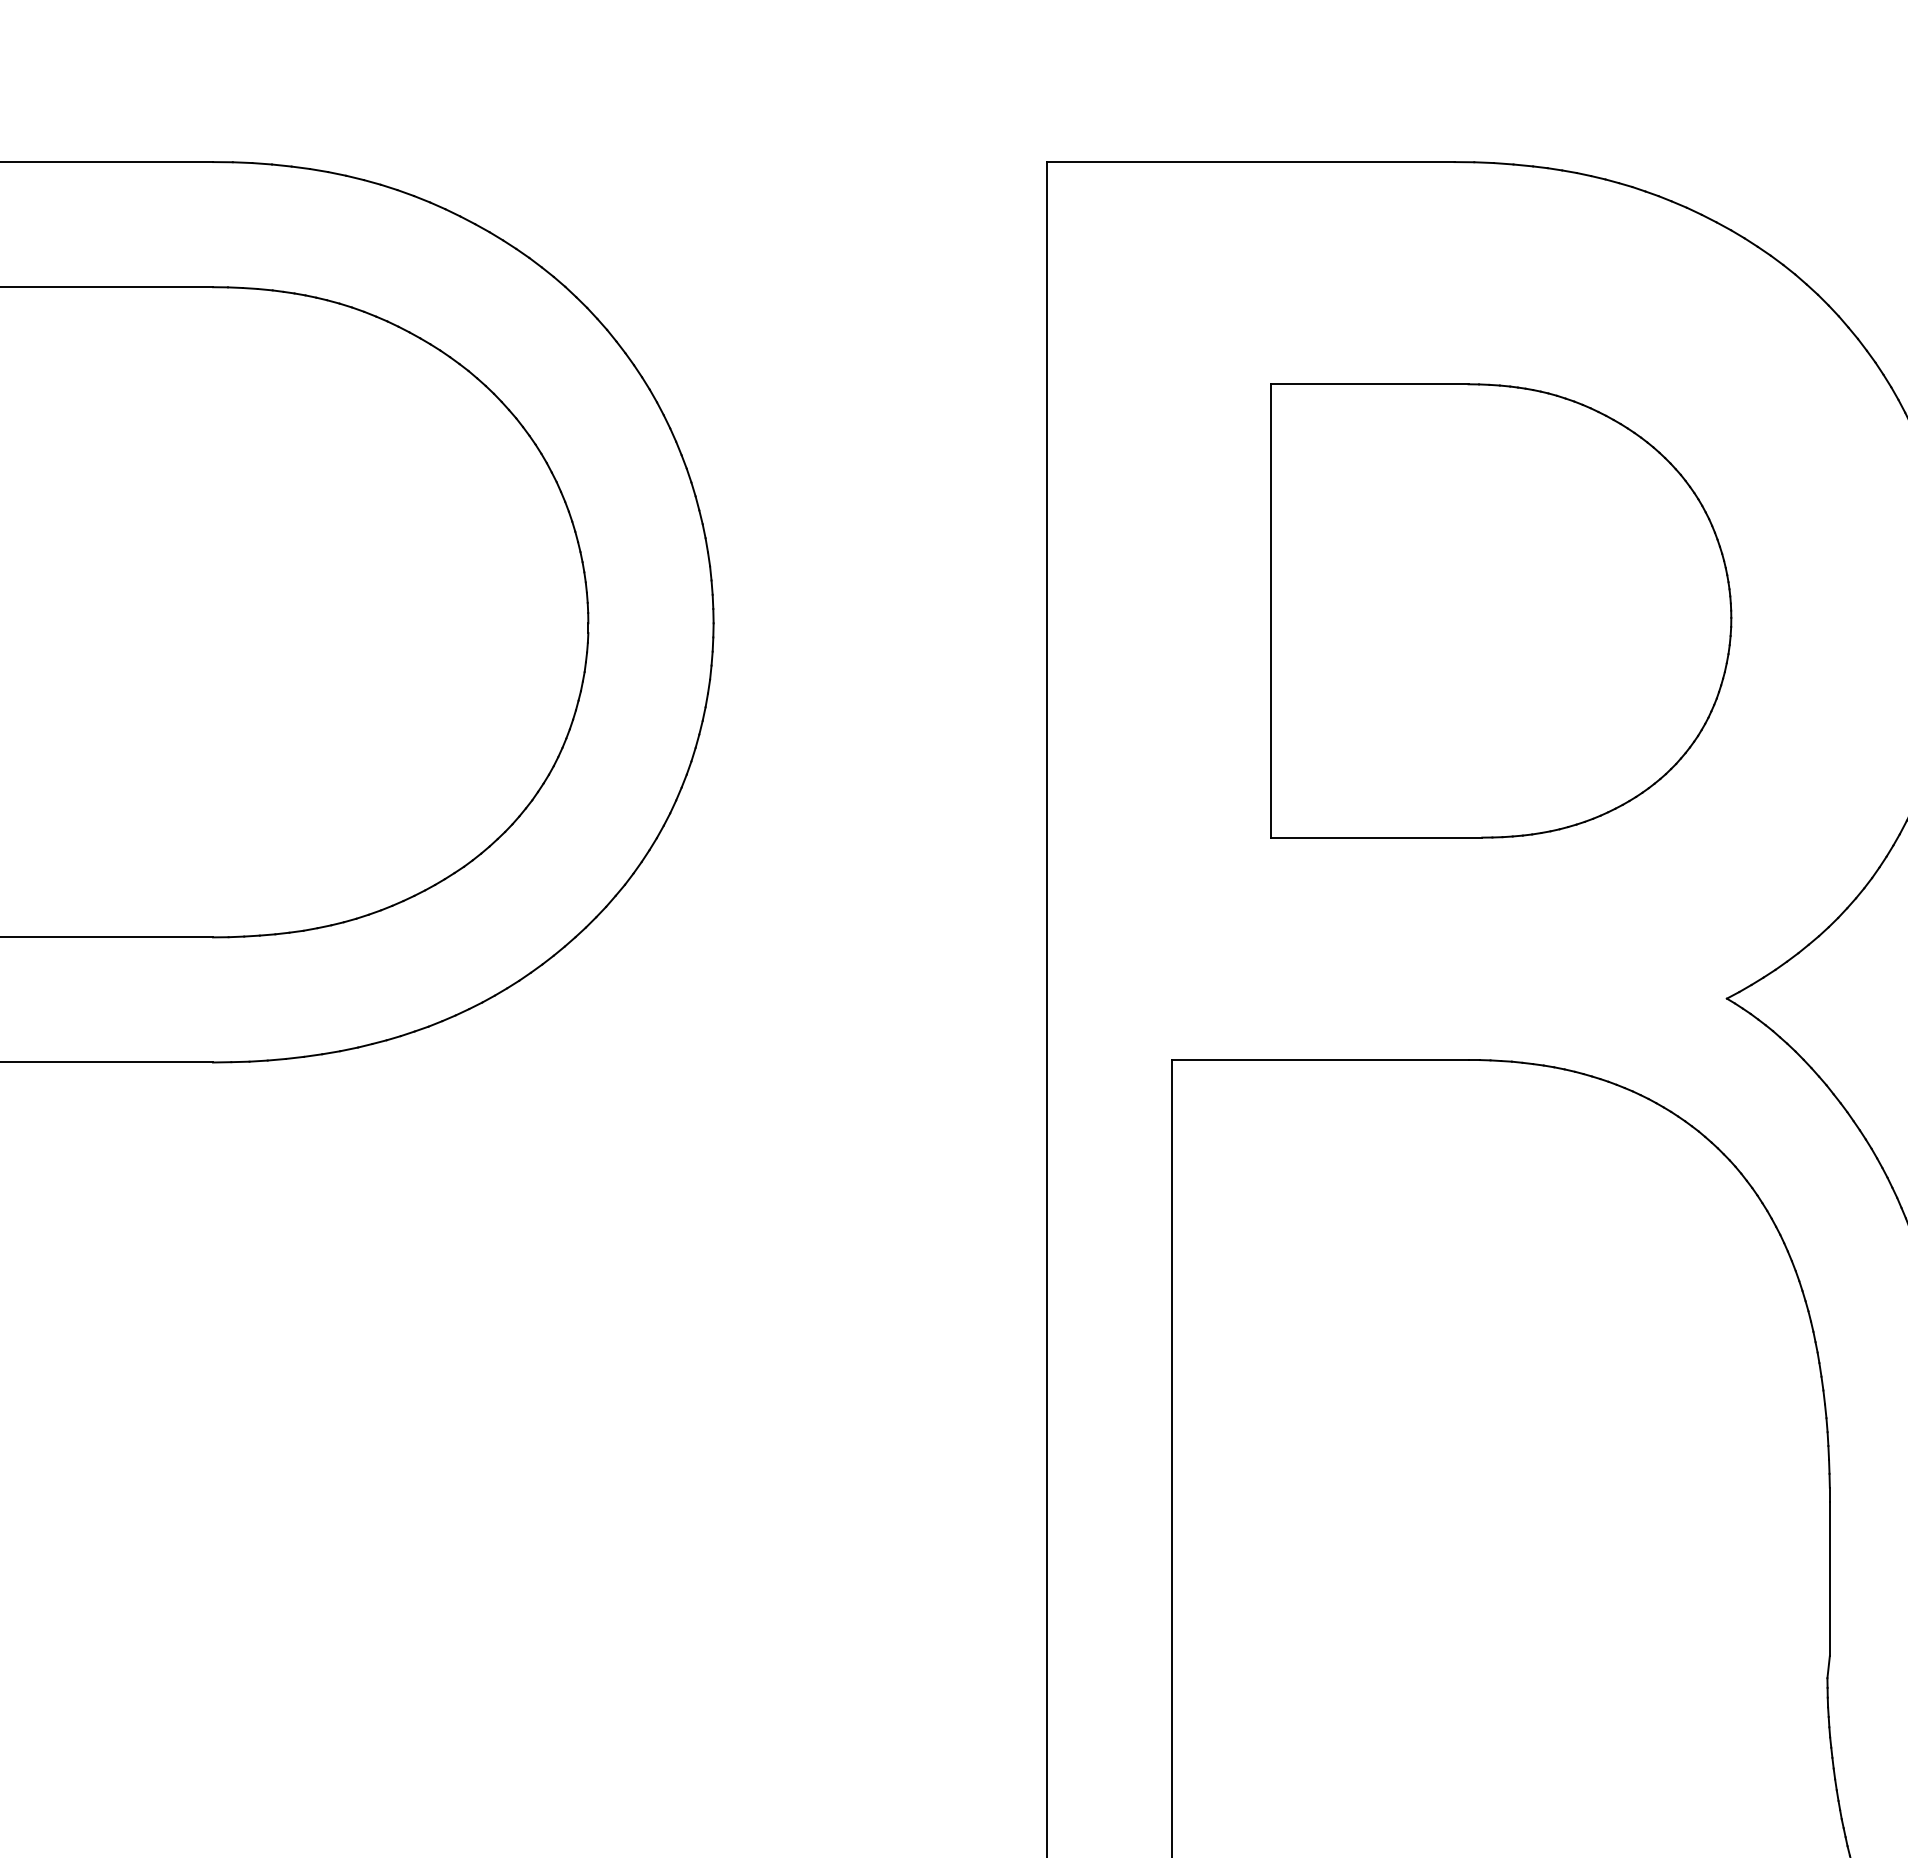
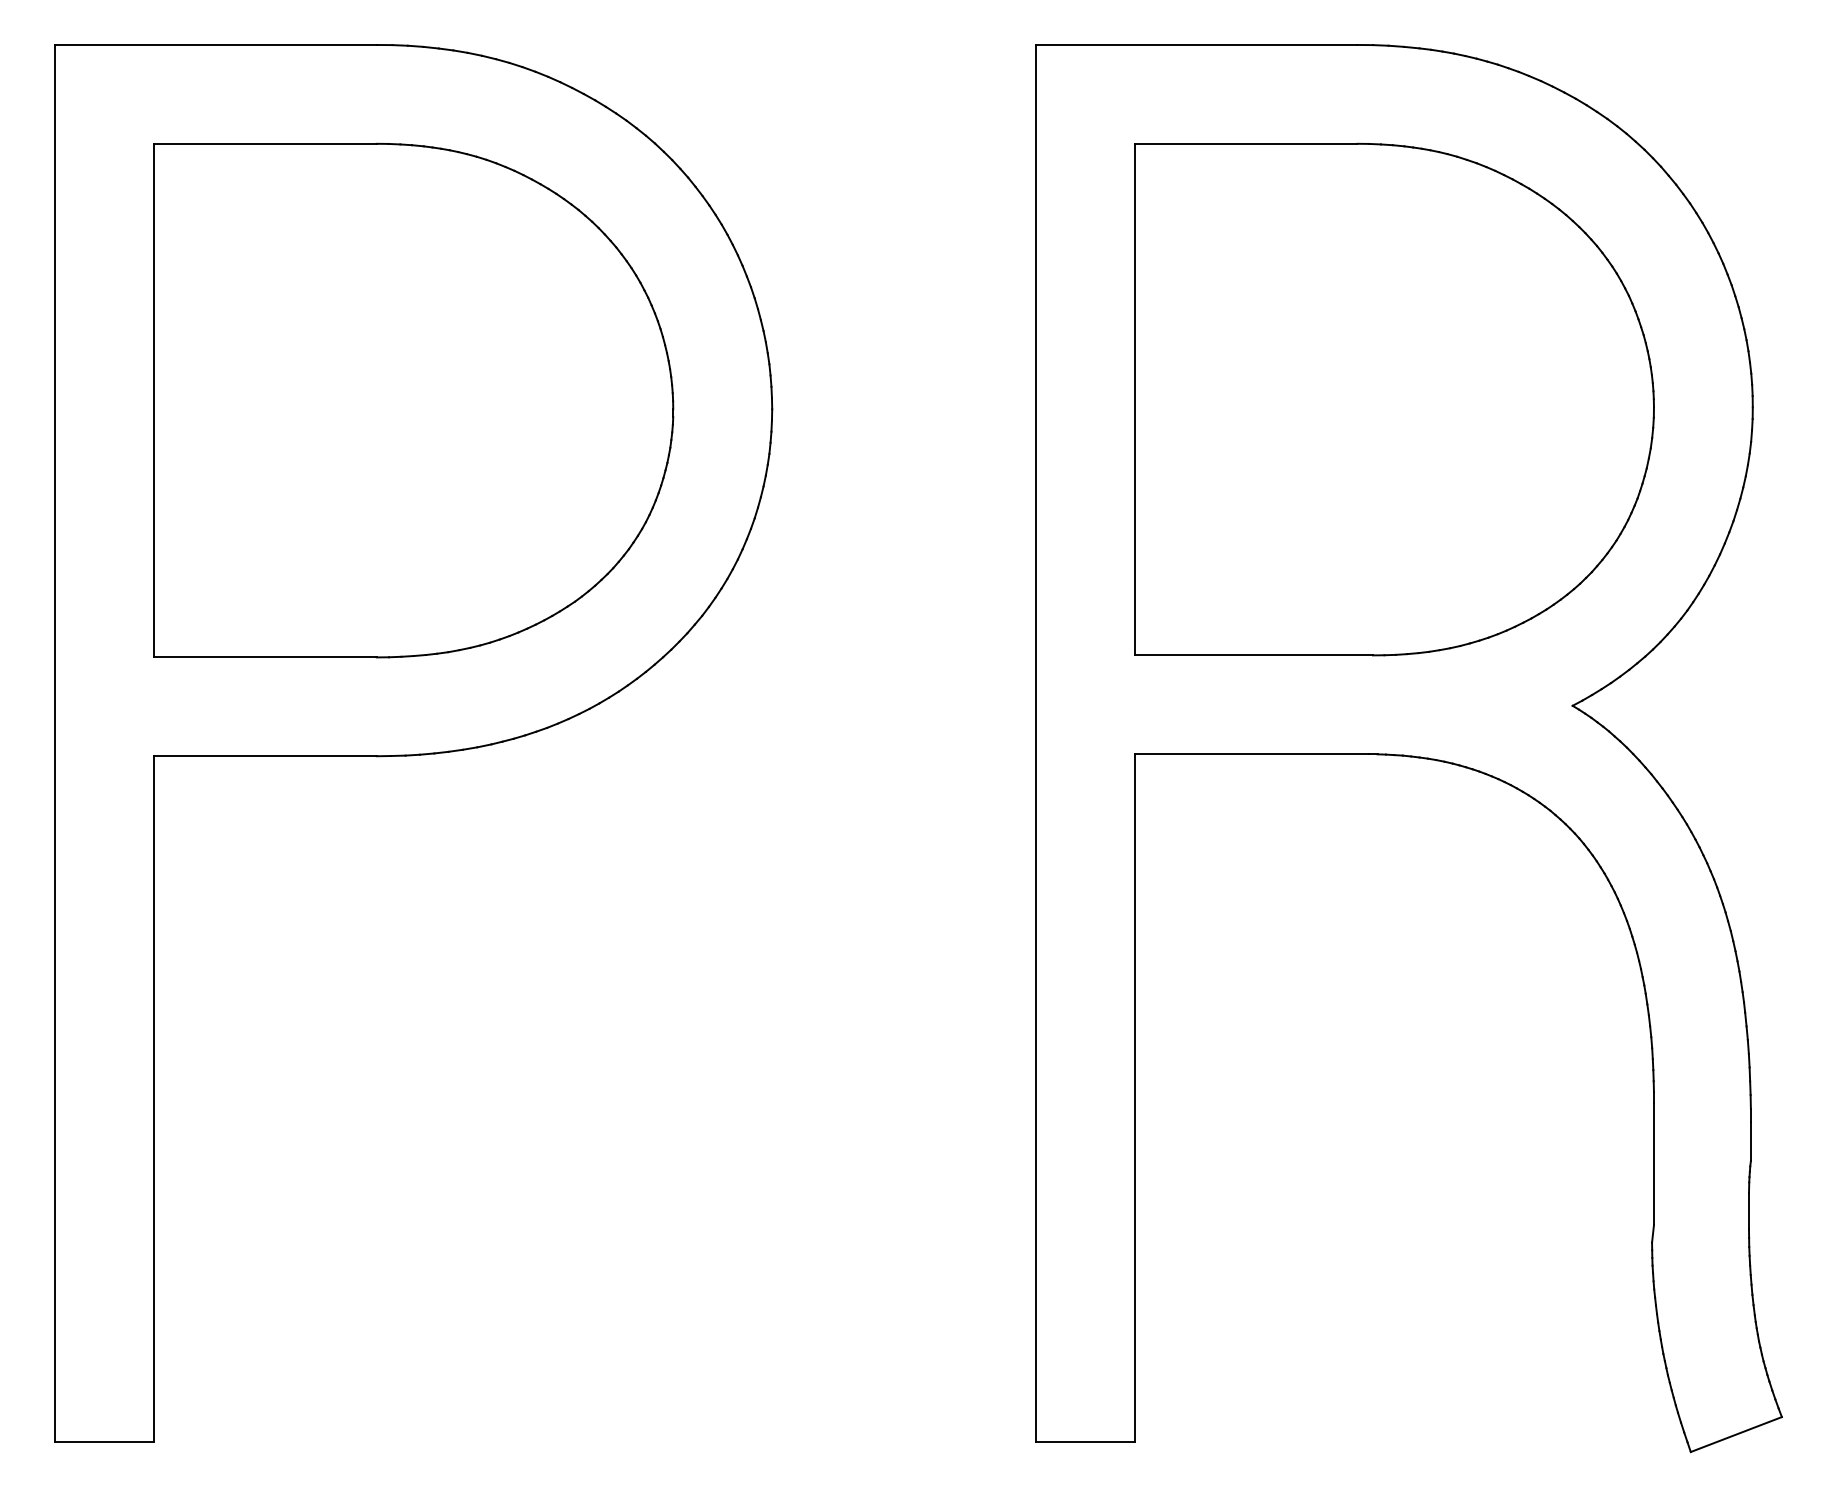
part: (1501, 610) -> (1394, 399), size x1.43

